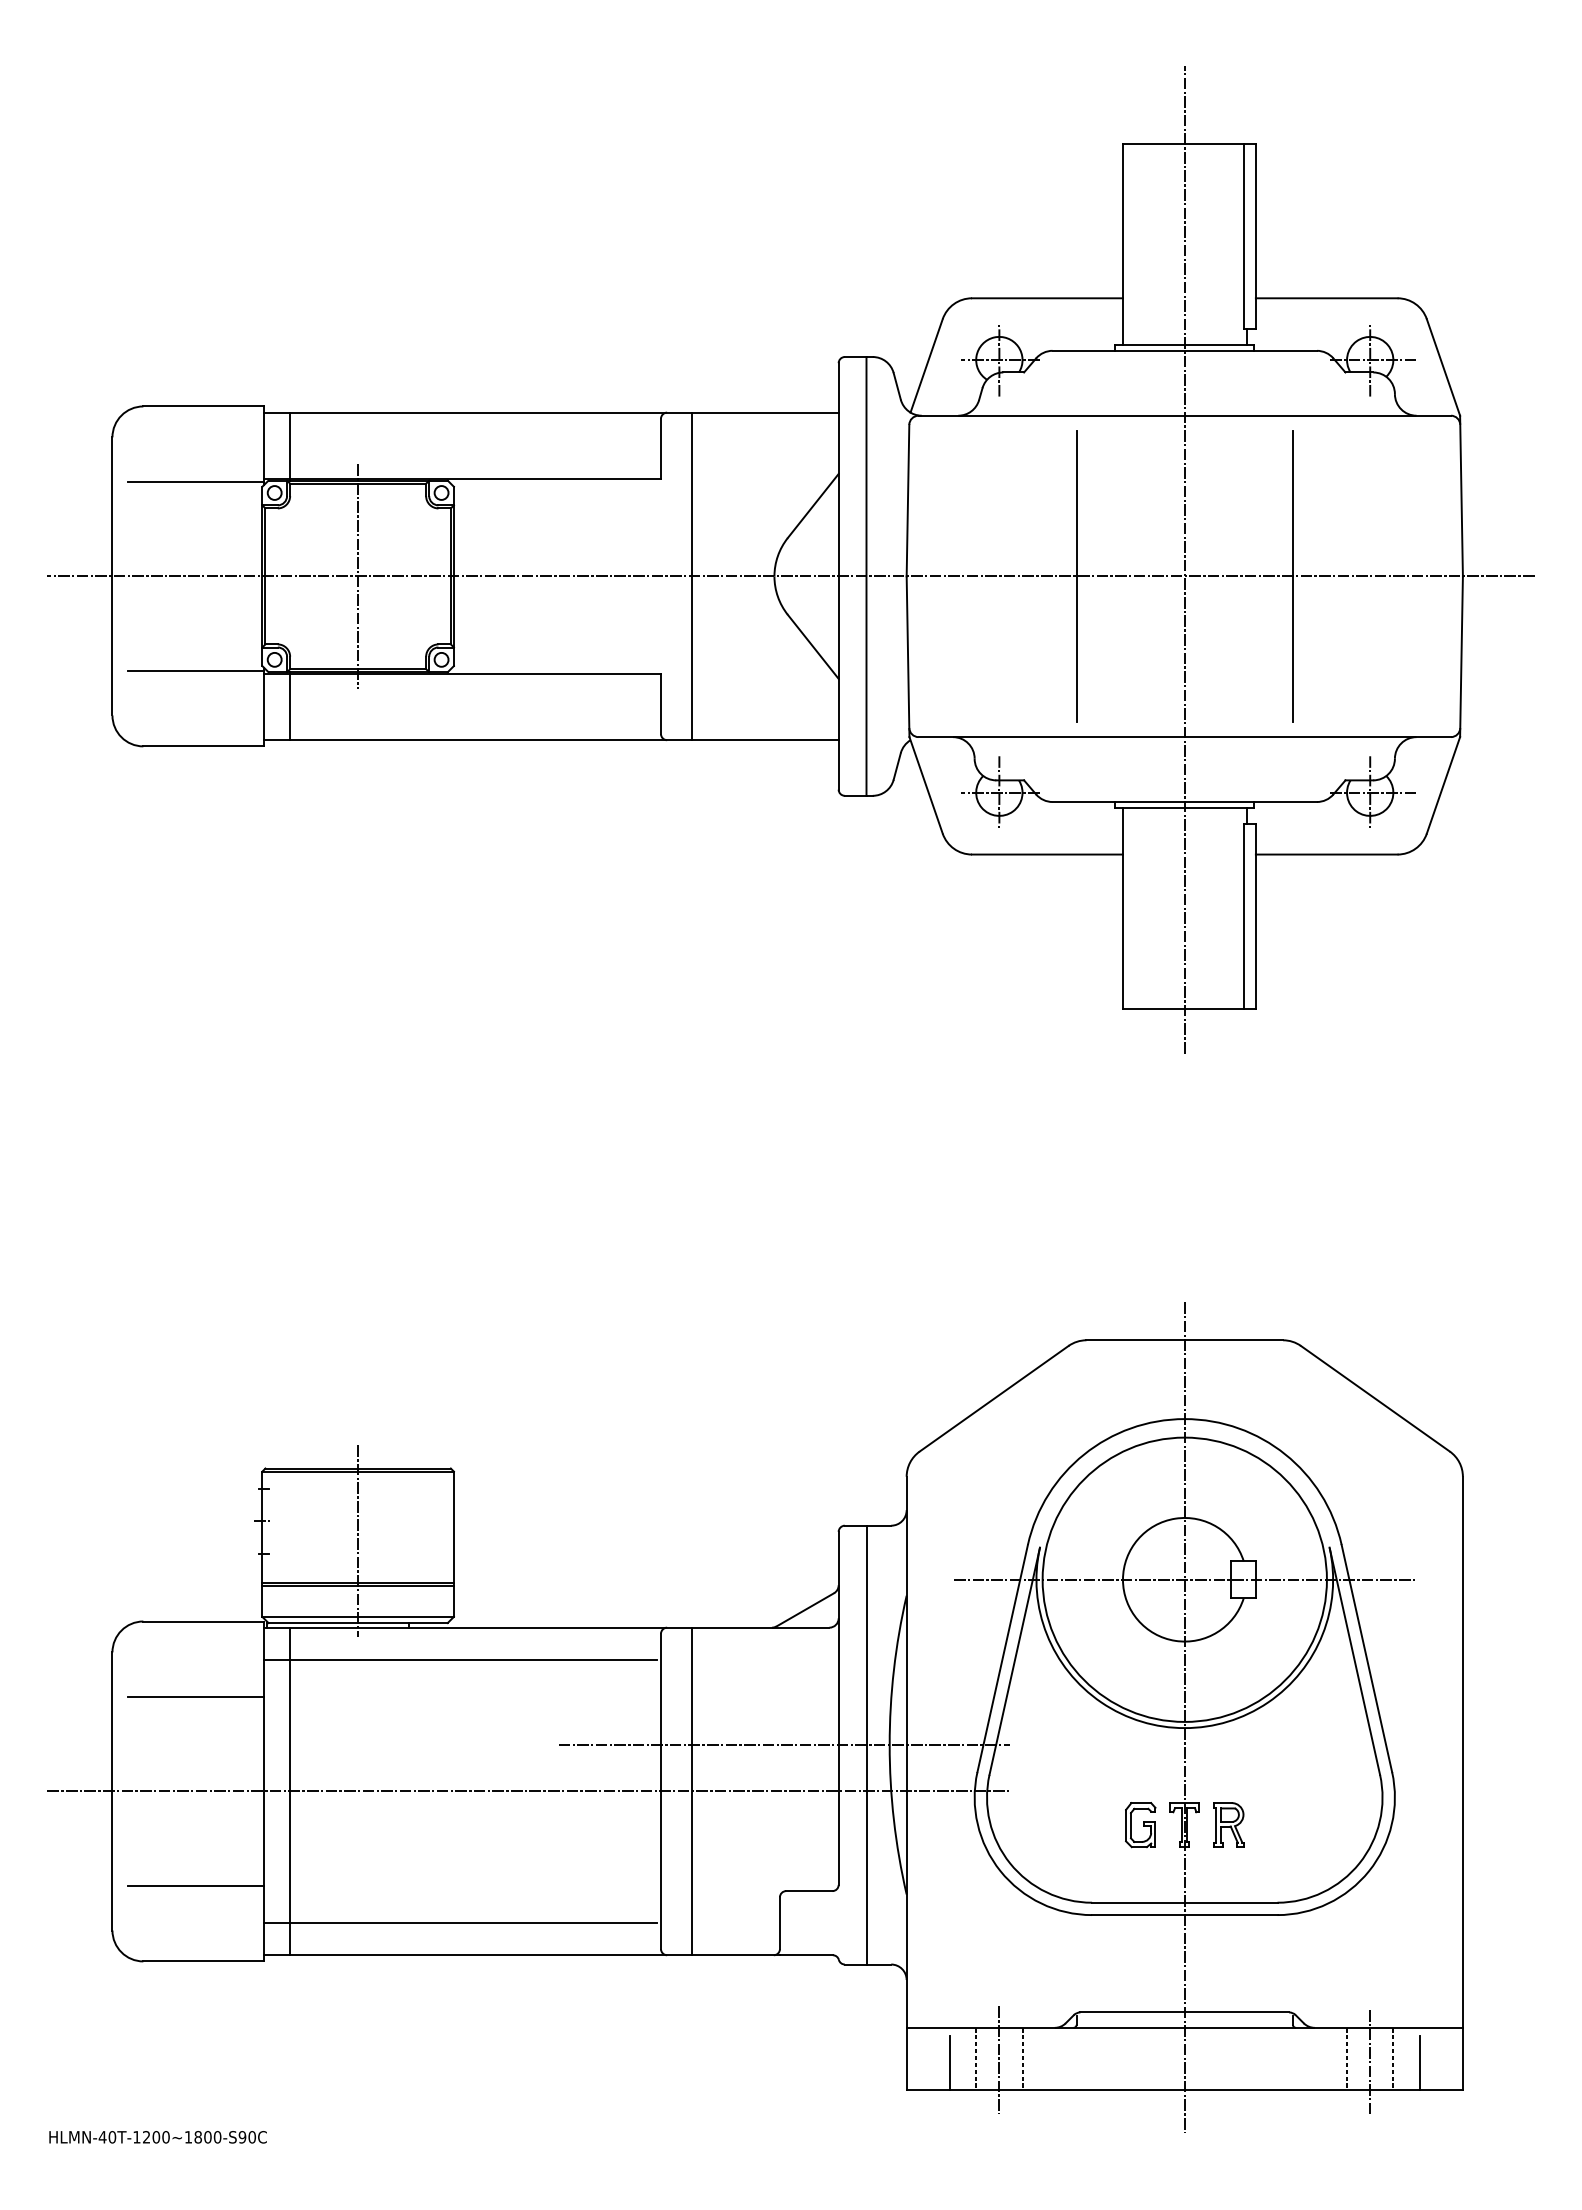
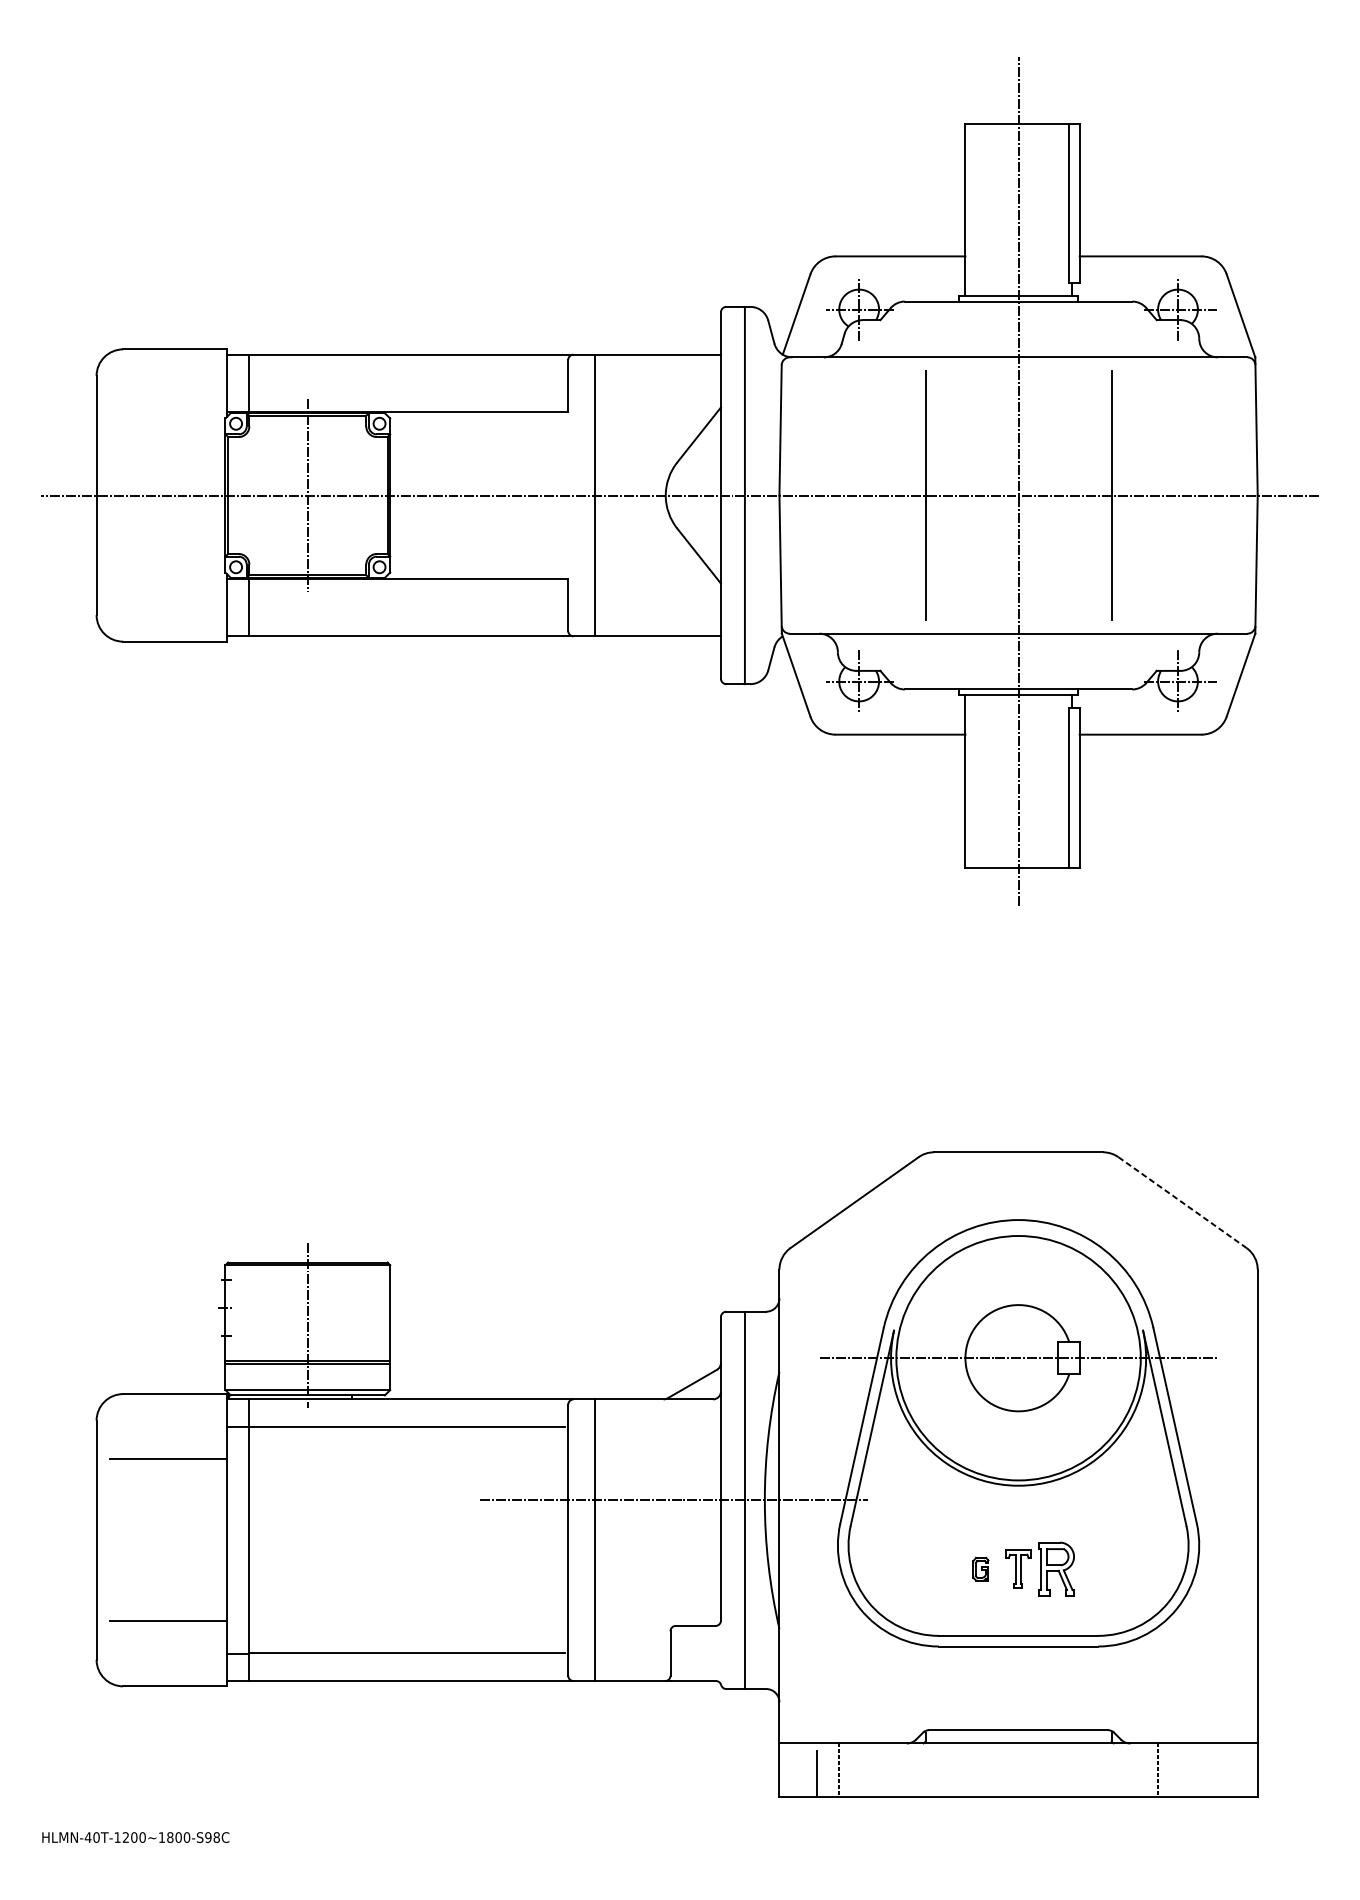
line: (195, 482) -> (167, 414), removed
line: (195, 670) -> (167, 576), removed
line: (1375, 1399) -> (1182, 1203), solid -> dashed
line: (1184, 1717) -> (1018, 1476), removed
line: (528, 1791) -> (454, 1540), removed
part: (1228, 1824) -> (1056, 1568), size x1.4
part: (1140, 1825) -> (980, 1569), size x0.6
line: (1022, 2058) -> (879, 1769), removed
line: (1393, 2058) -> (1198, 1769), removed
line: (999, 2059) -> (859, 1770), removed
line: (1370, 2062) -> (1178, 1773), removed
line: (1419, 2062) -> (1220, 1773), removed
text: (251, 2137) -> (216, 1837), HLMN-40T-1200~1800-S90C -> HLMN-40T-1200~1800-S98C

